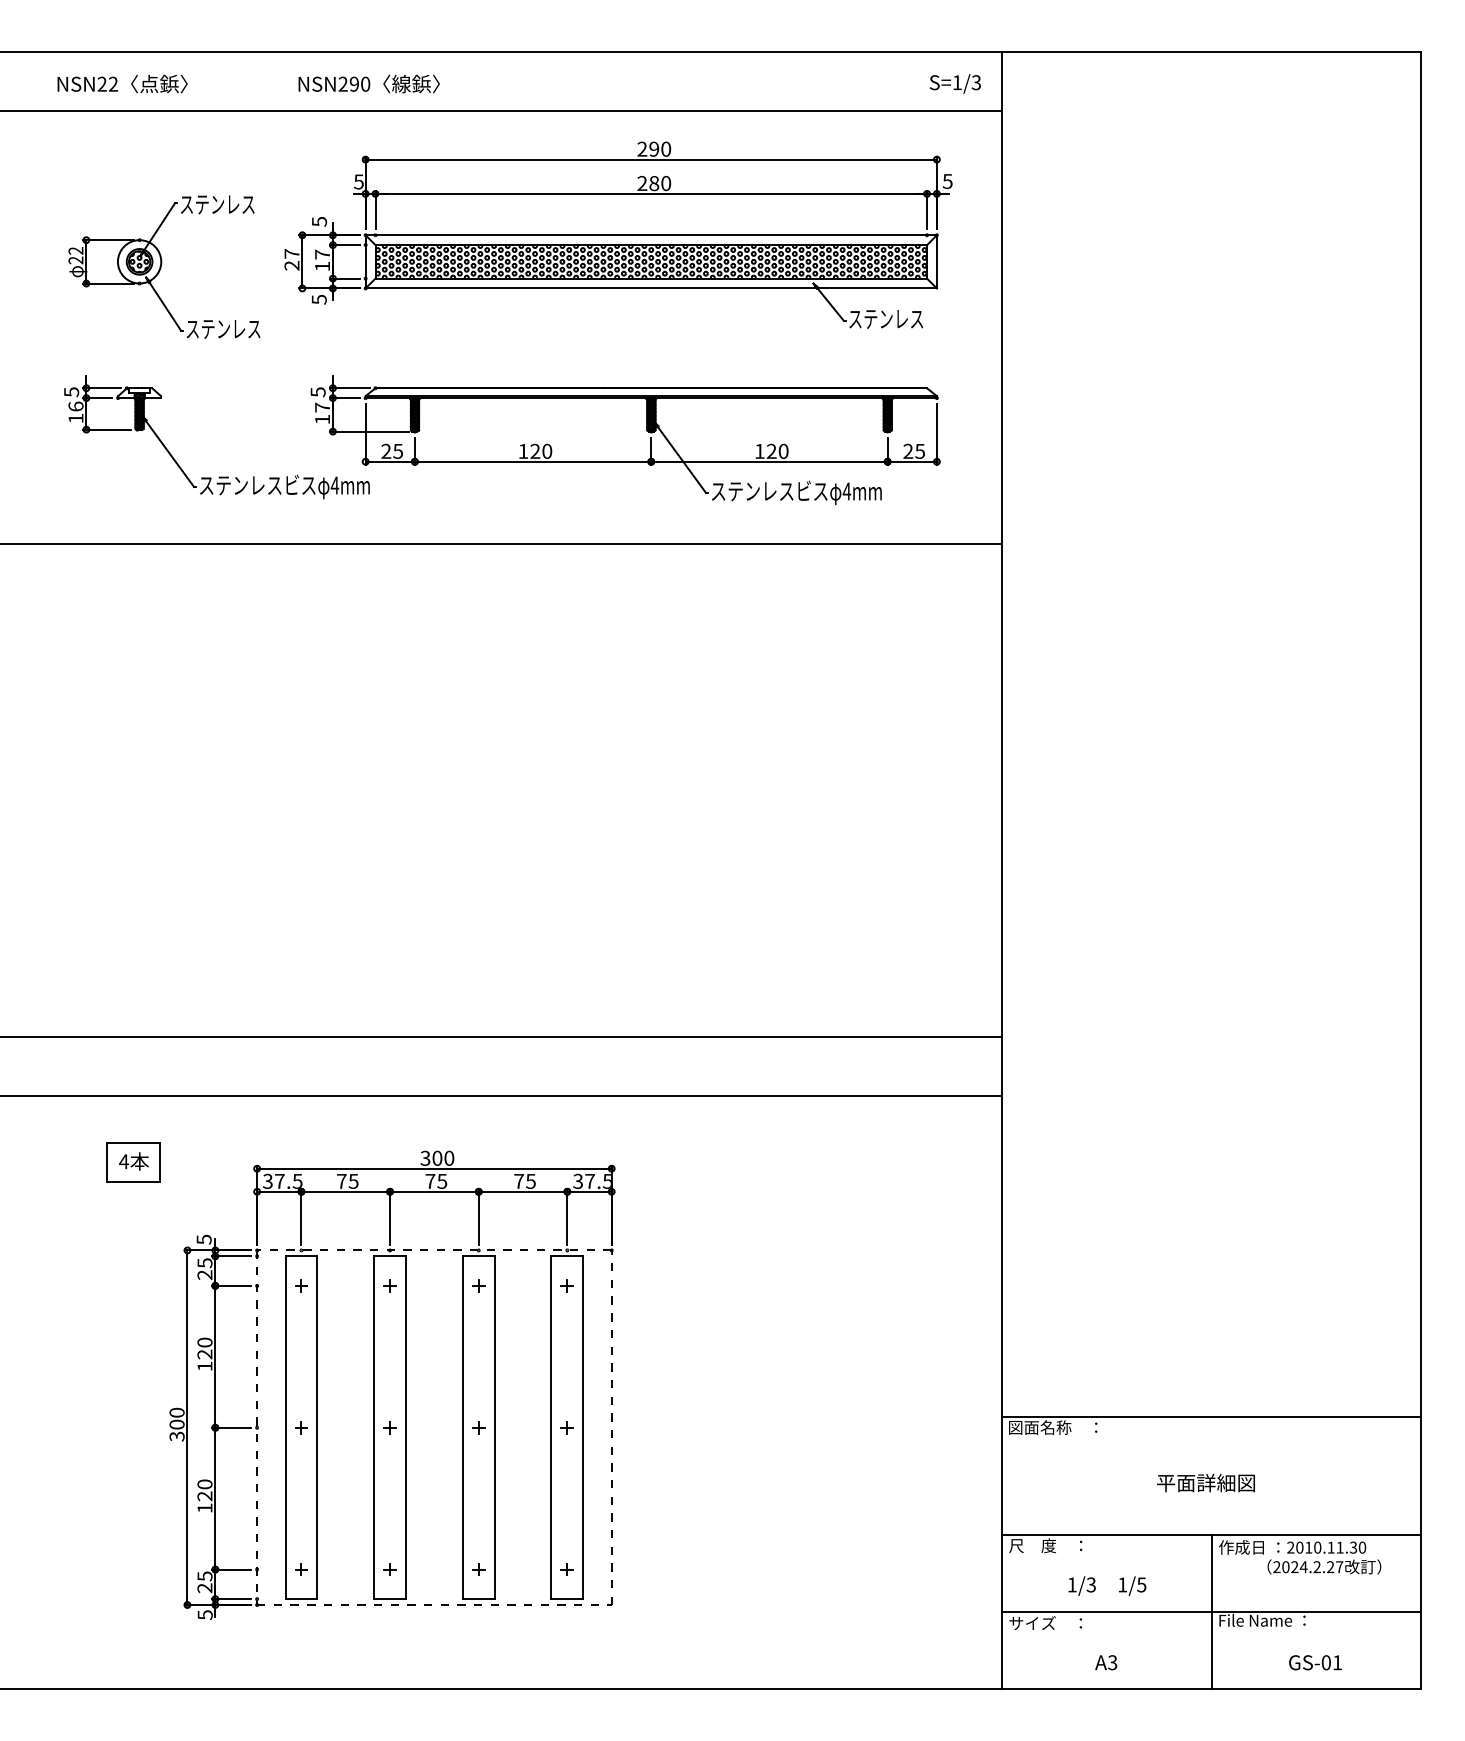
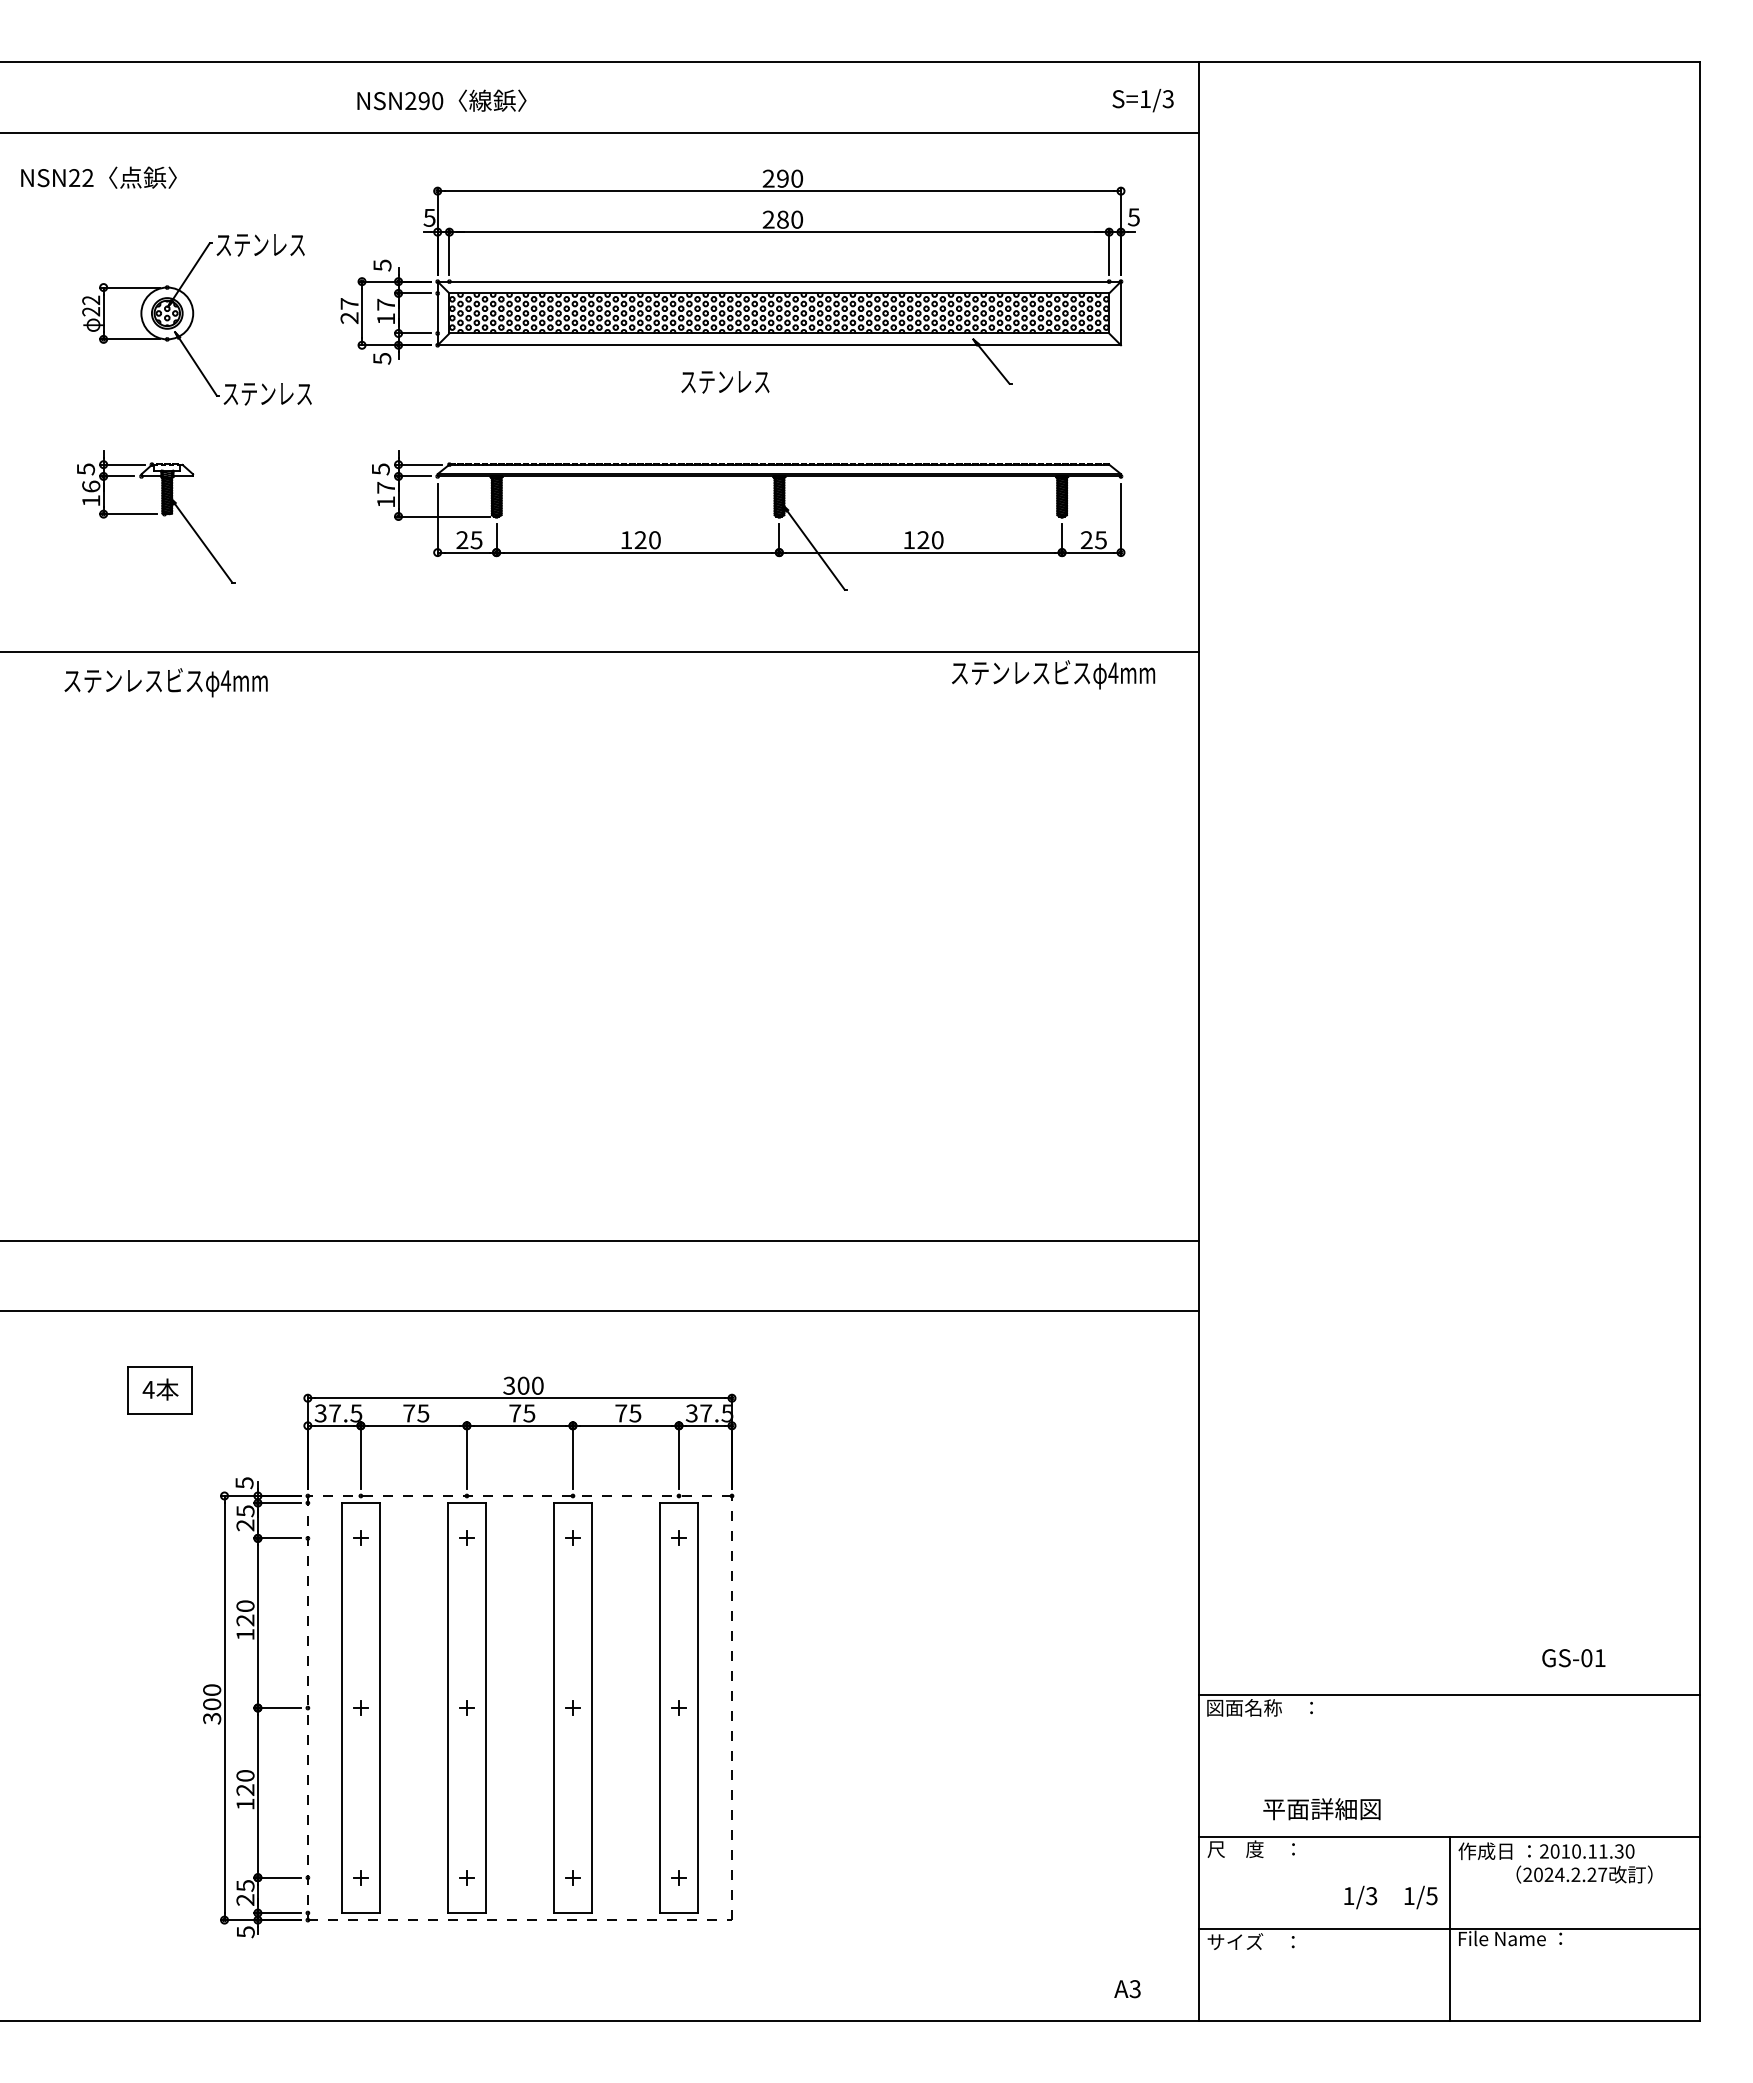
text: (122, 83) -> (98, 177), moved
text: (886, 319) -> (725, 382), moved
text: (284, 486) -> (165, 682), moved
text: (796, 492) -> (1053, 674), moved
text: (1205, 1483) -> (1321, 1809), moved
text: (1107, 1586) -> (1390, 1897), moved
text: (1106, 1663) -> (1127, 1989), moved
text: (1315, 1663) -> (1573, 1658), moved

